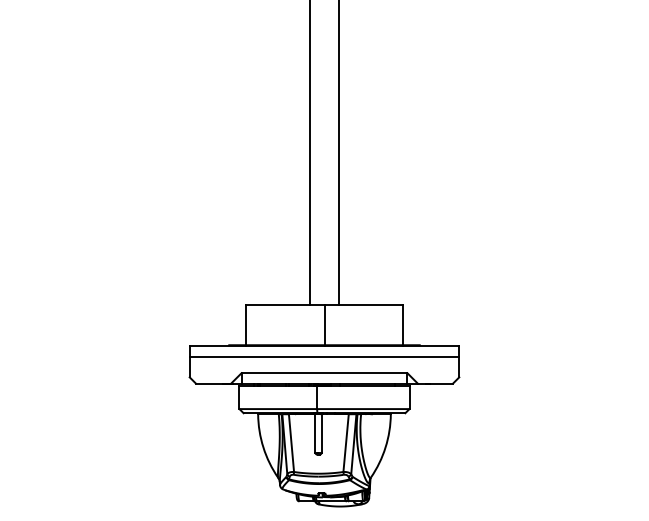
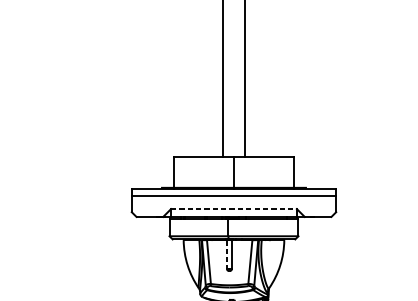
line: (324, 373) -> (233, 209), solid -> dashed
line: (315, 433) -> (227, 254), solid -> dashed

